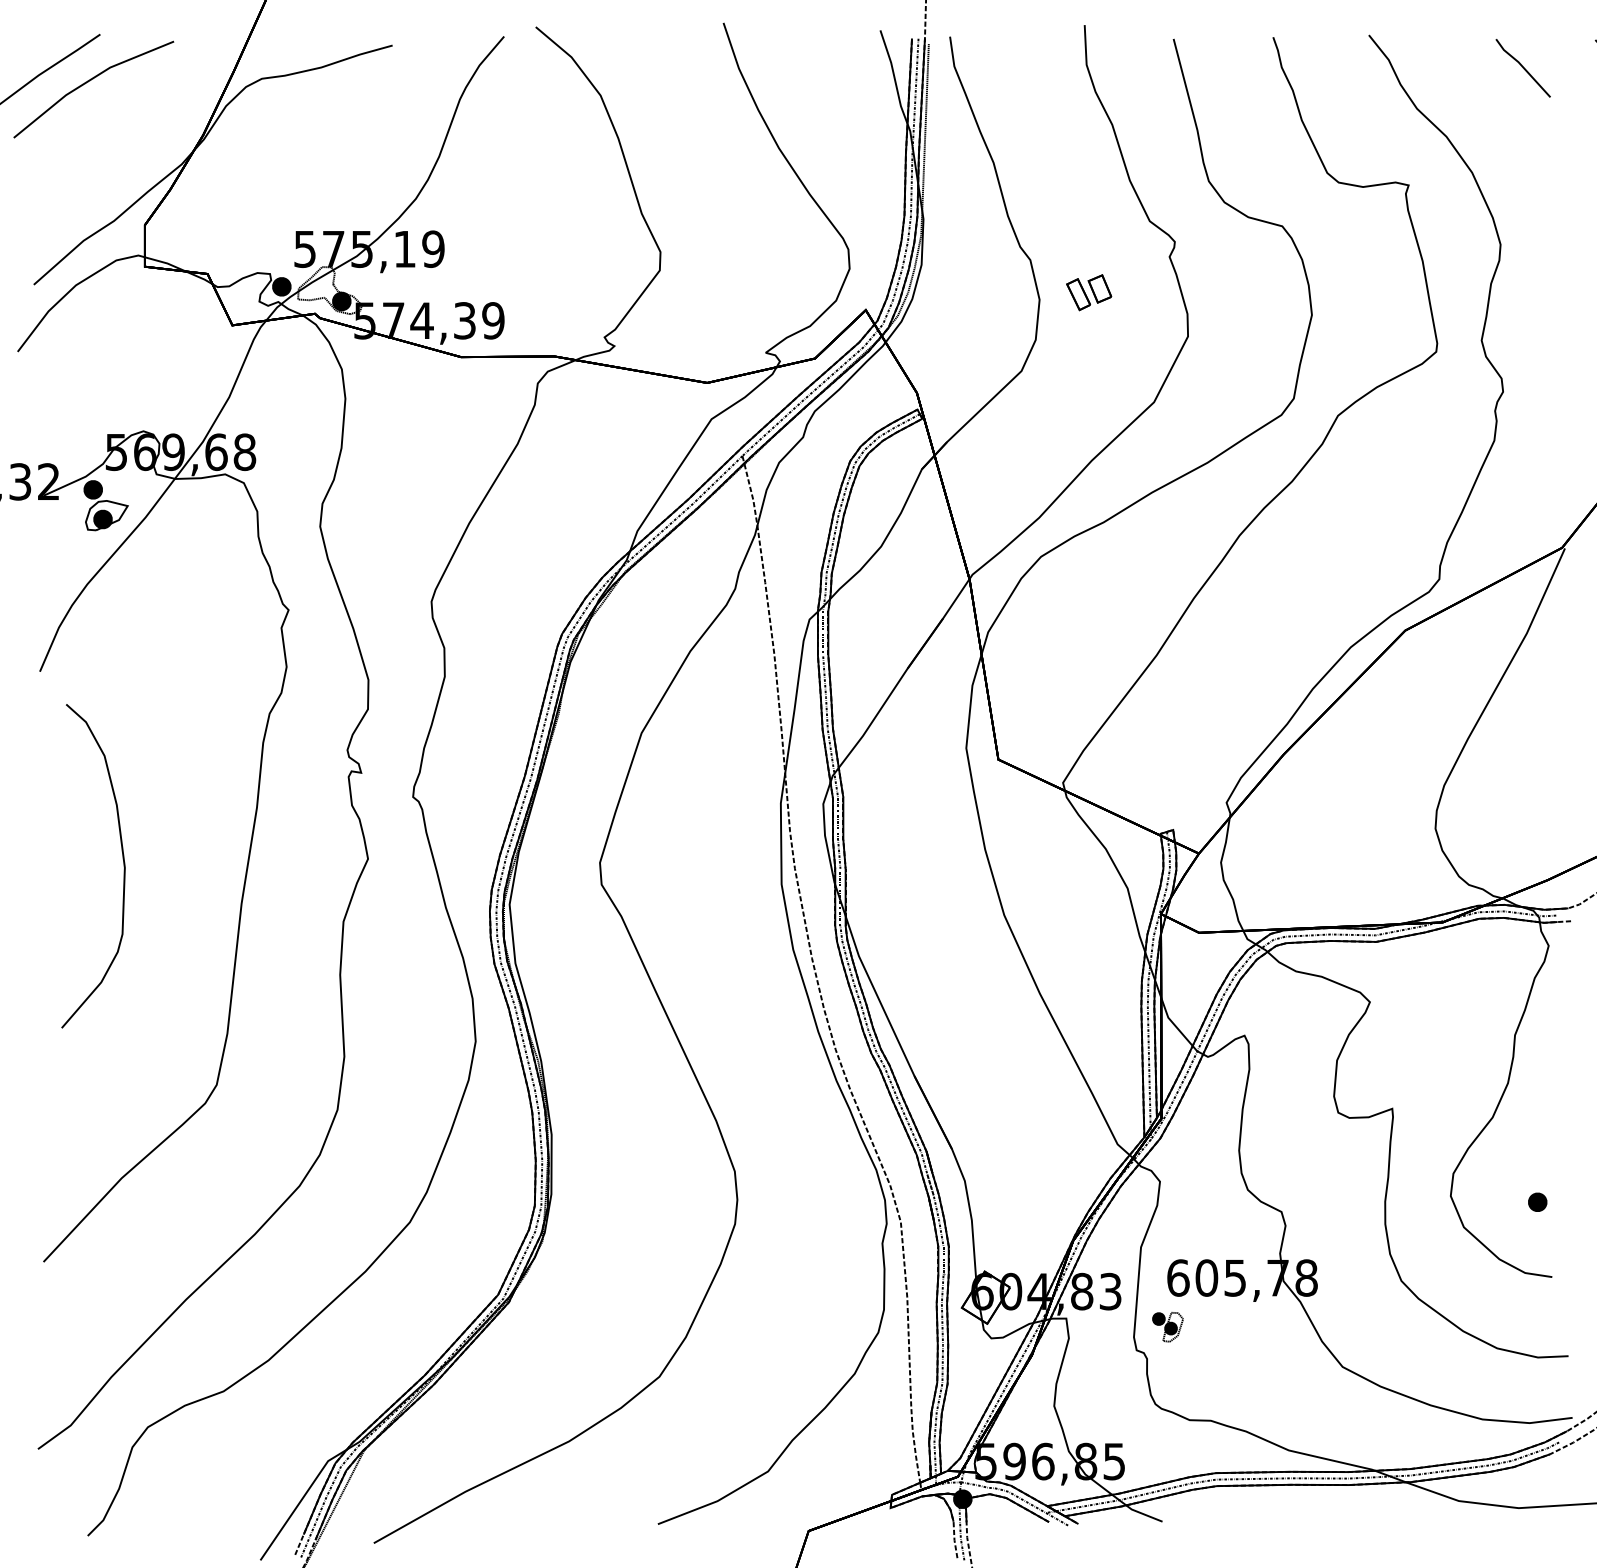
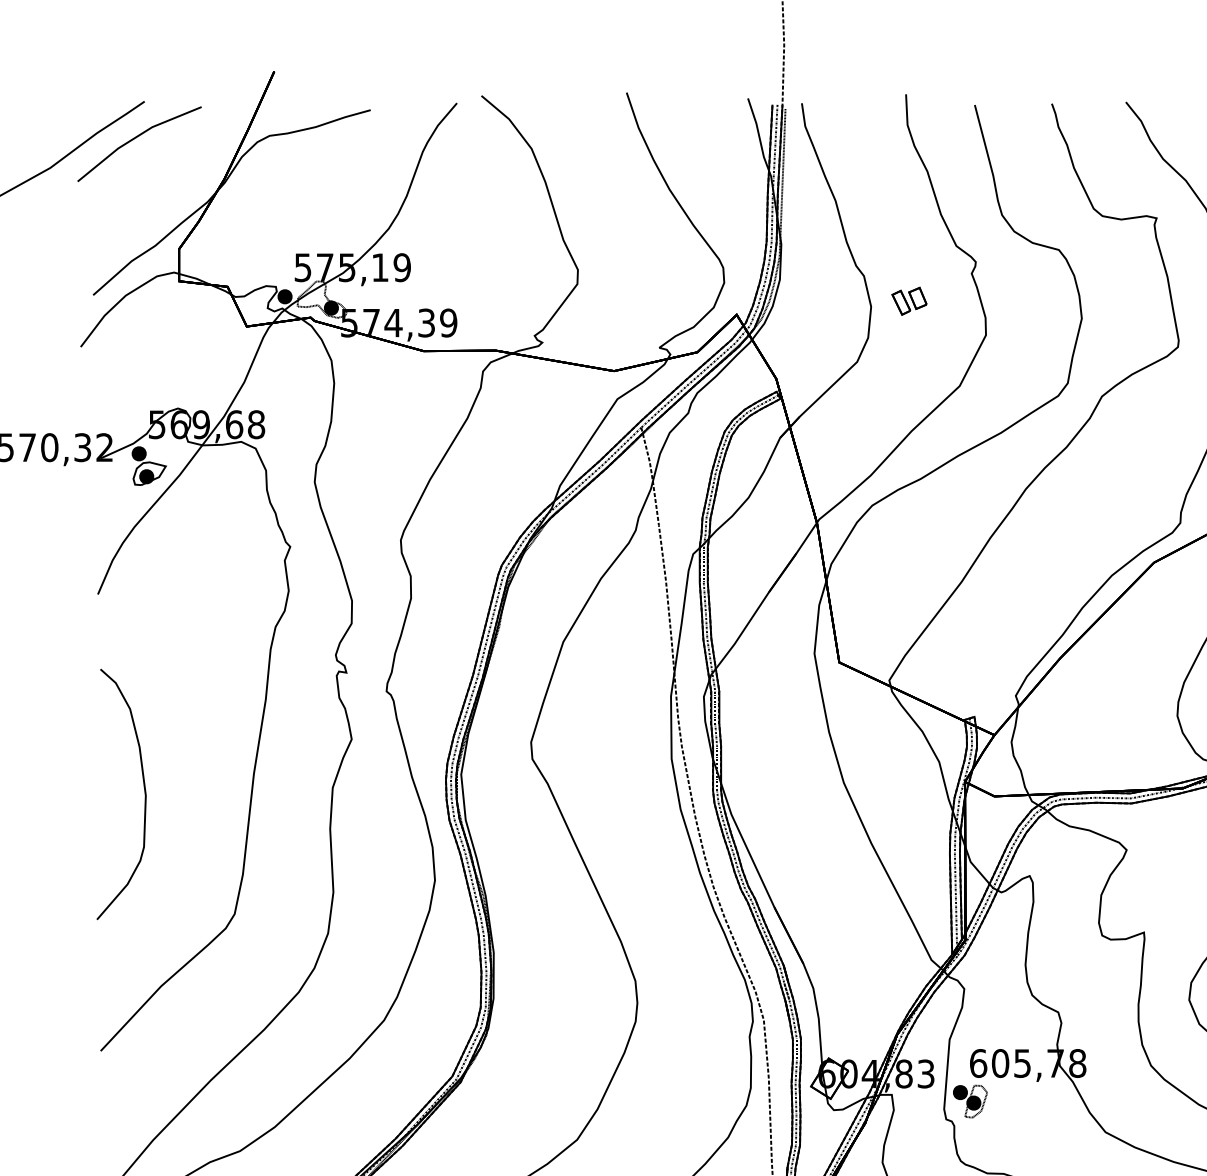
part: (122, 859) -> (144, 789), moved
part: (1167, 1326) -> (970, 1100), size x1.43

